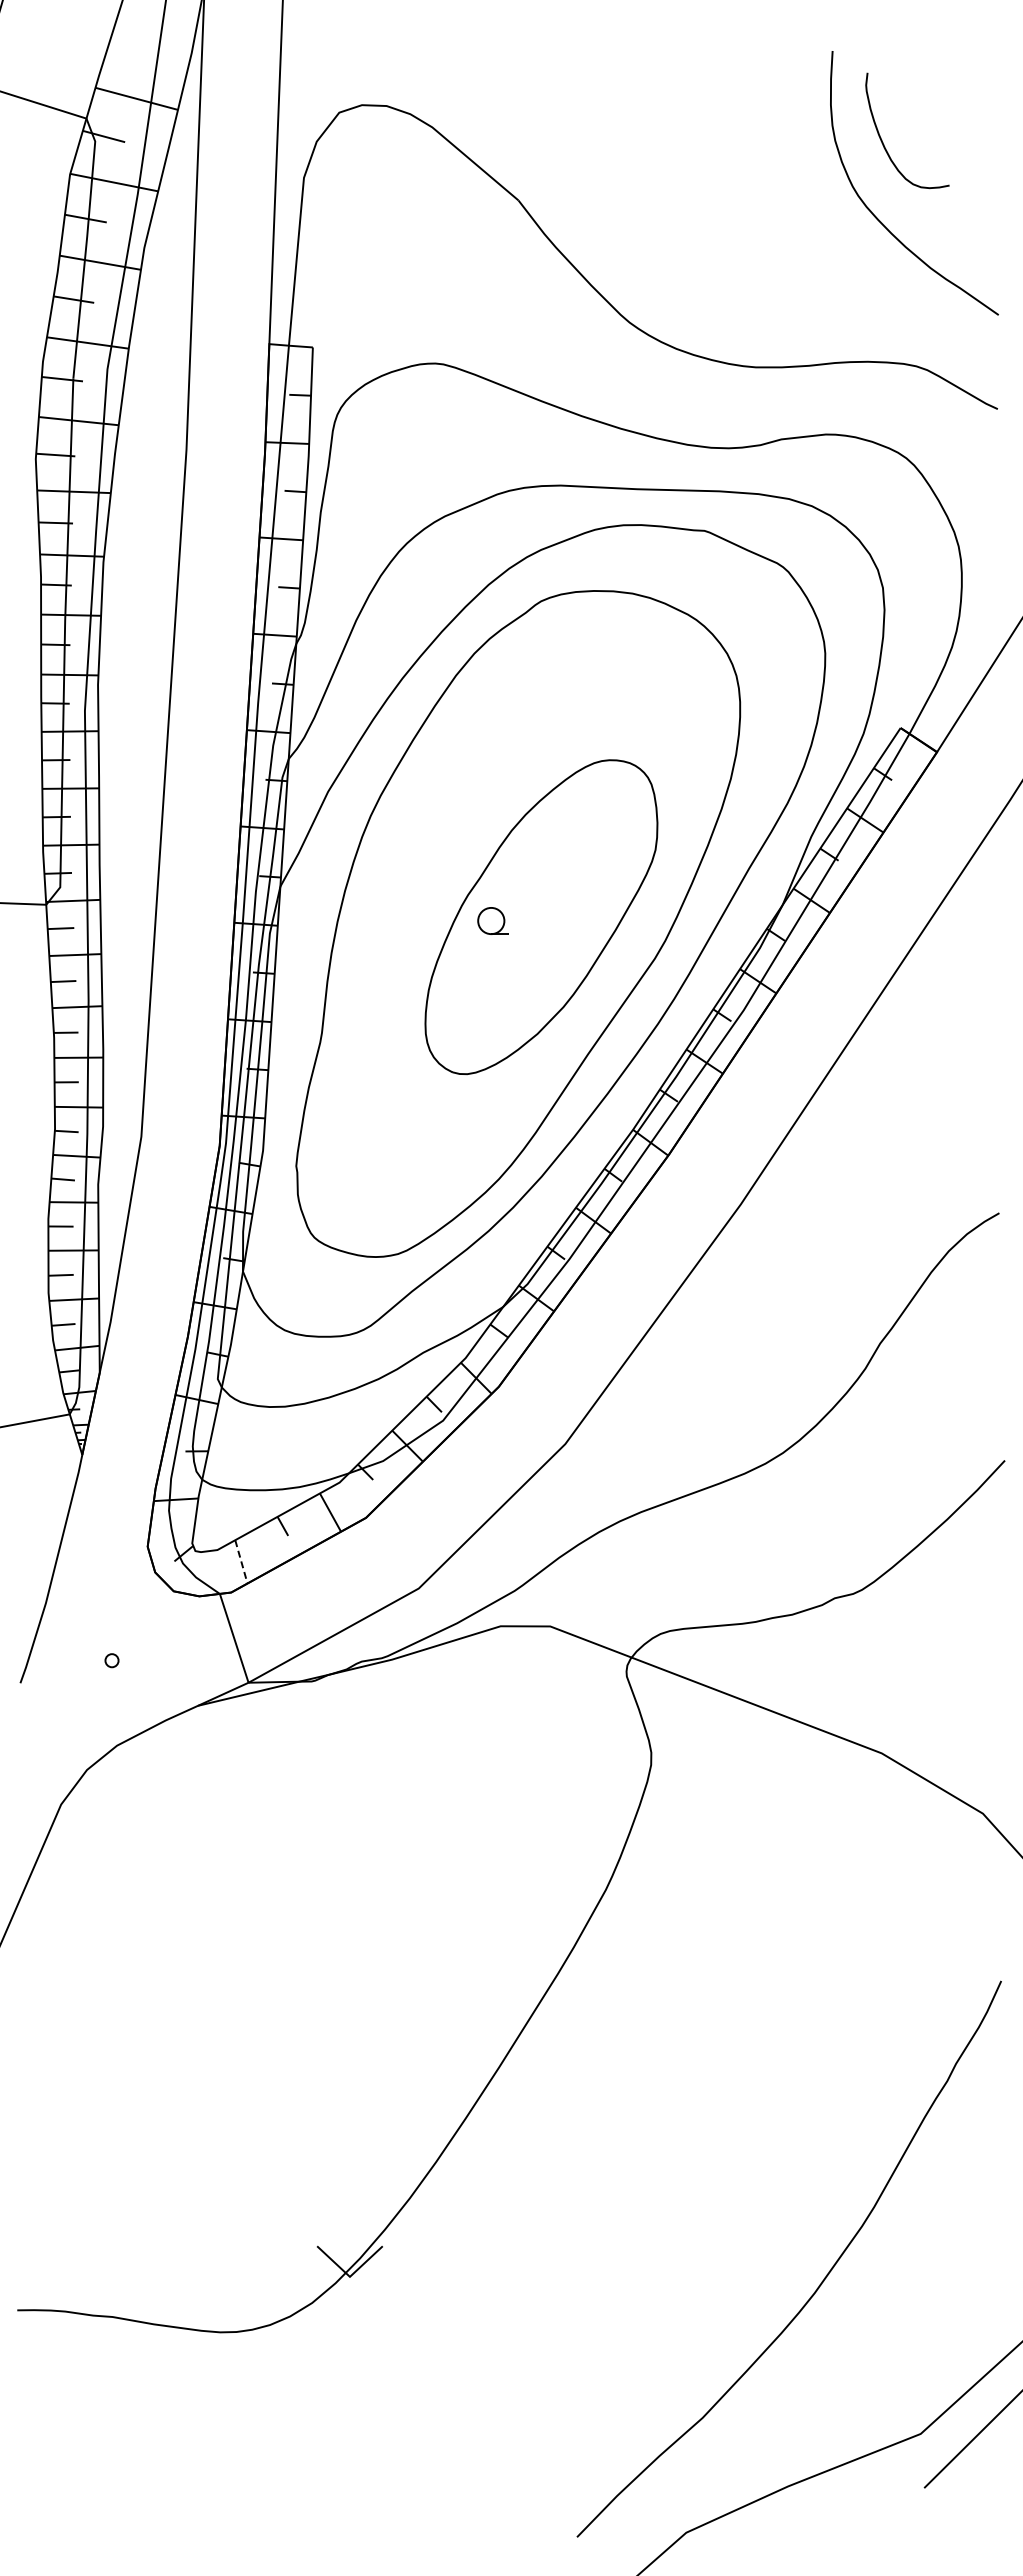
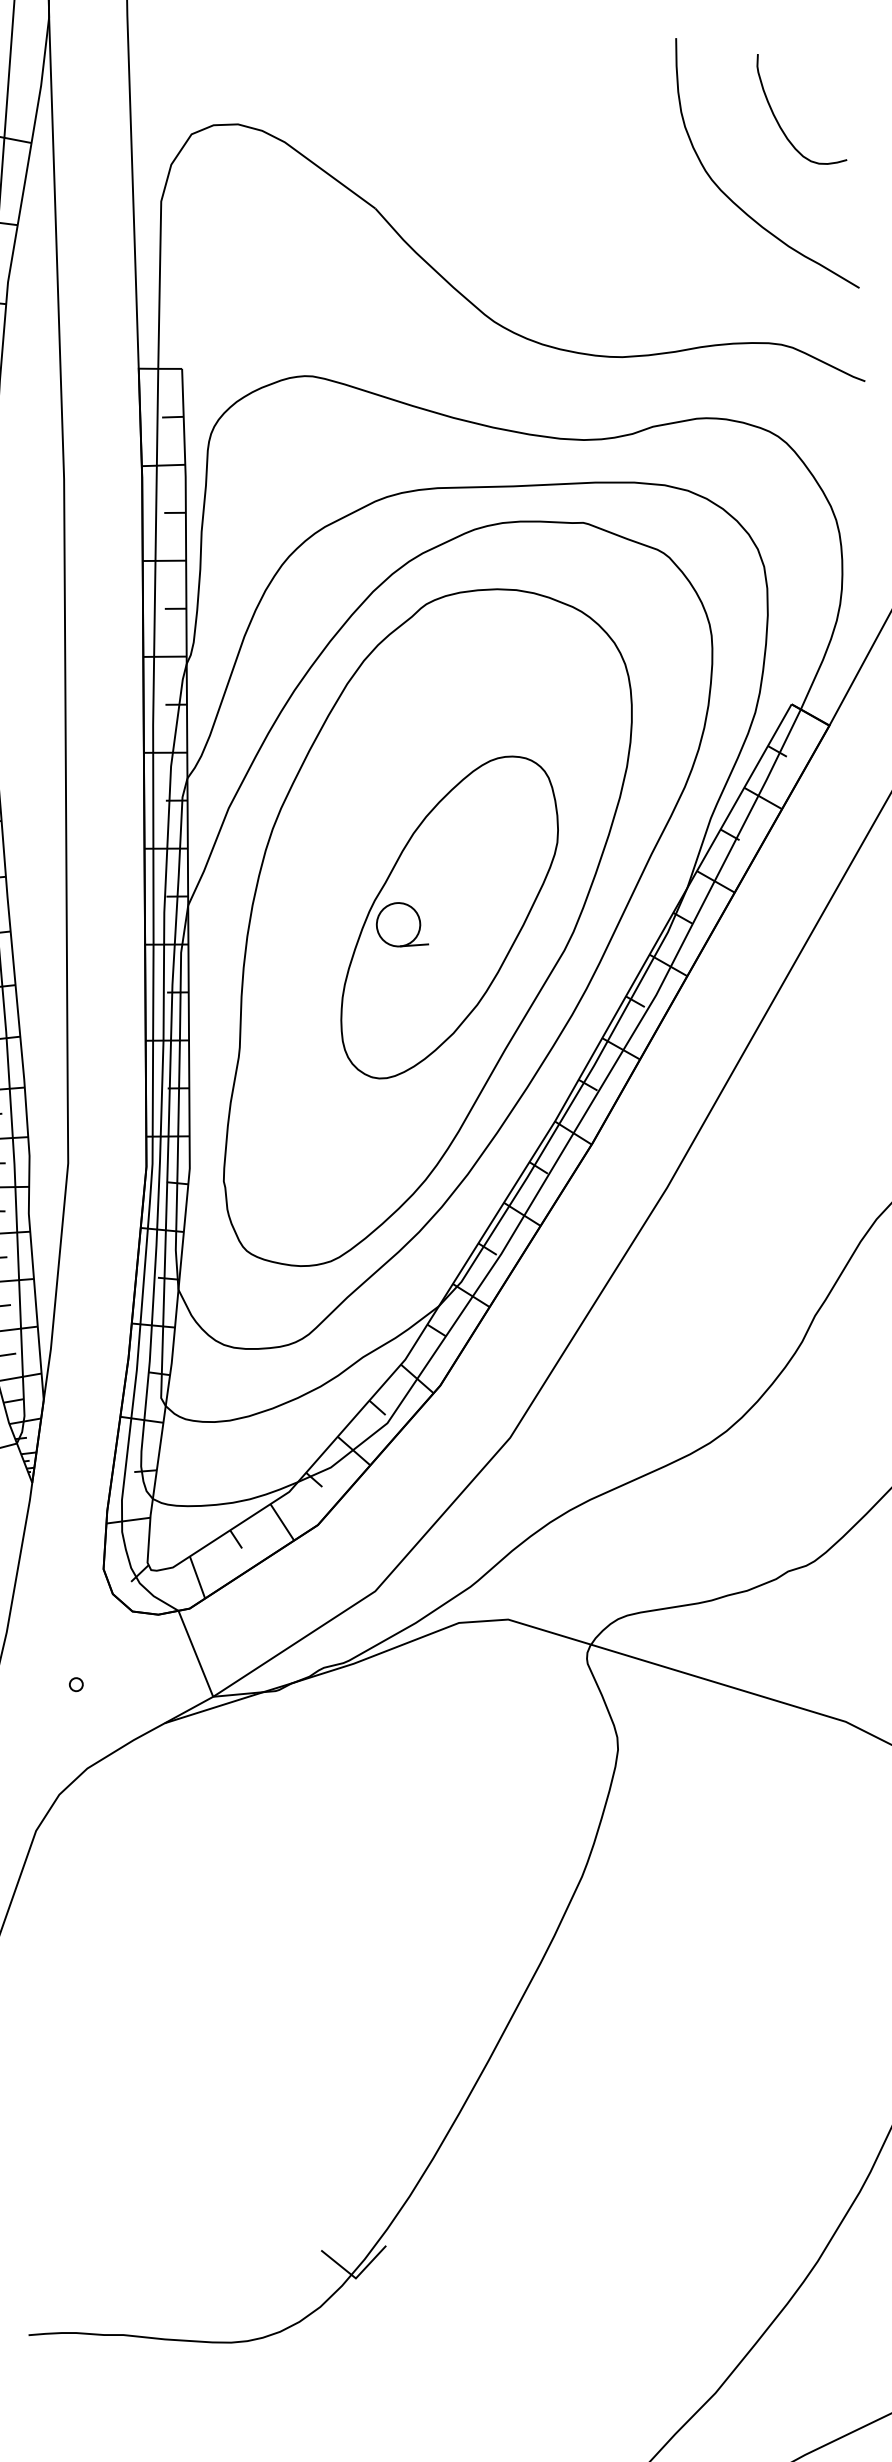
curve: (883, 142) -> (778, 121), moved
part: (492, 920) -> (400, 924), size x1.67
line: (241, 1562) -> (197, 1578), dashed -> solid

